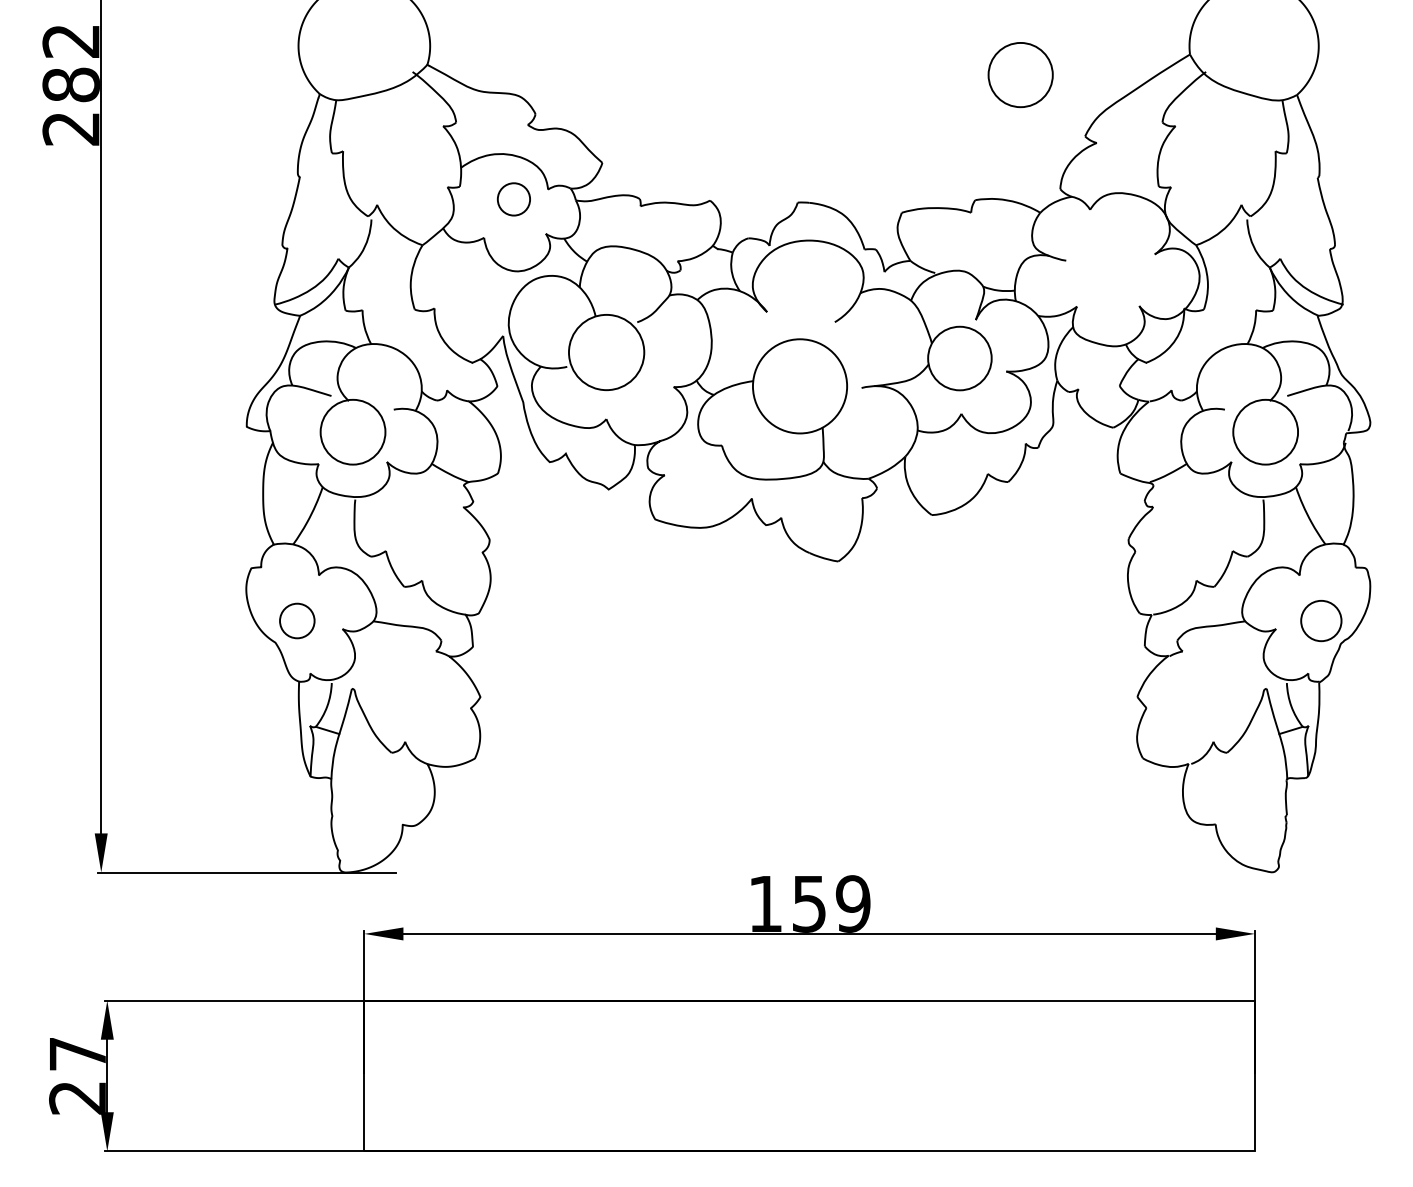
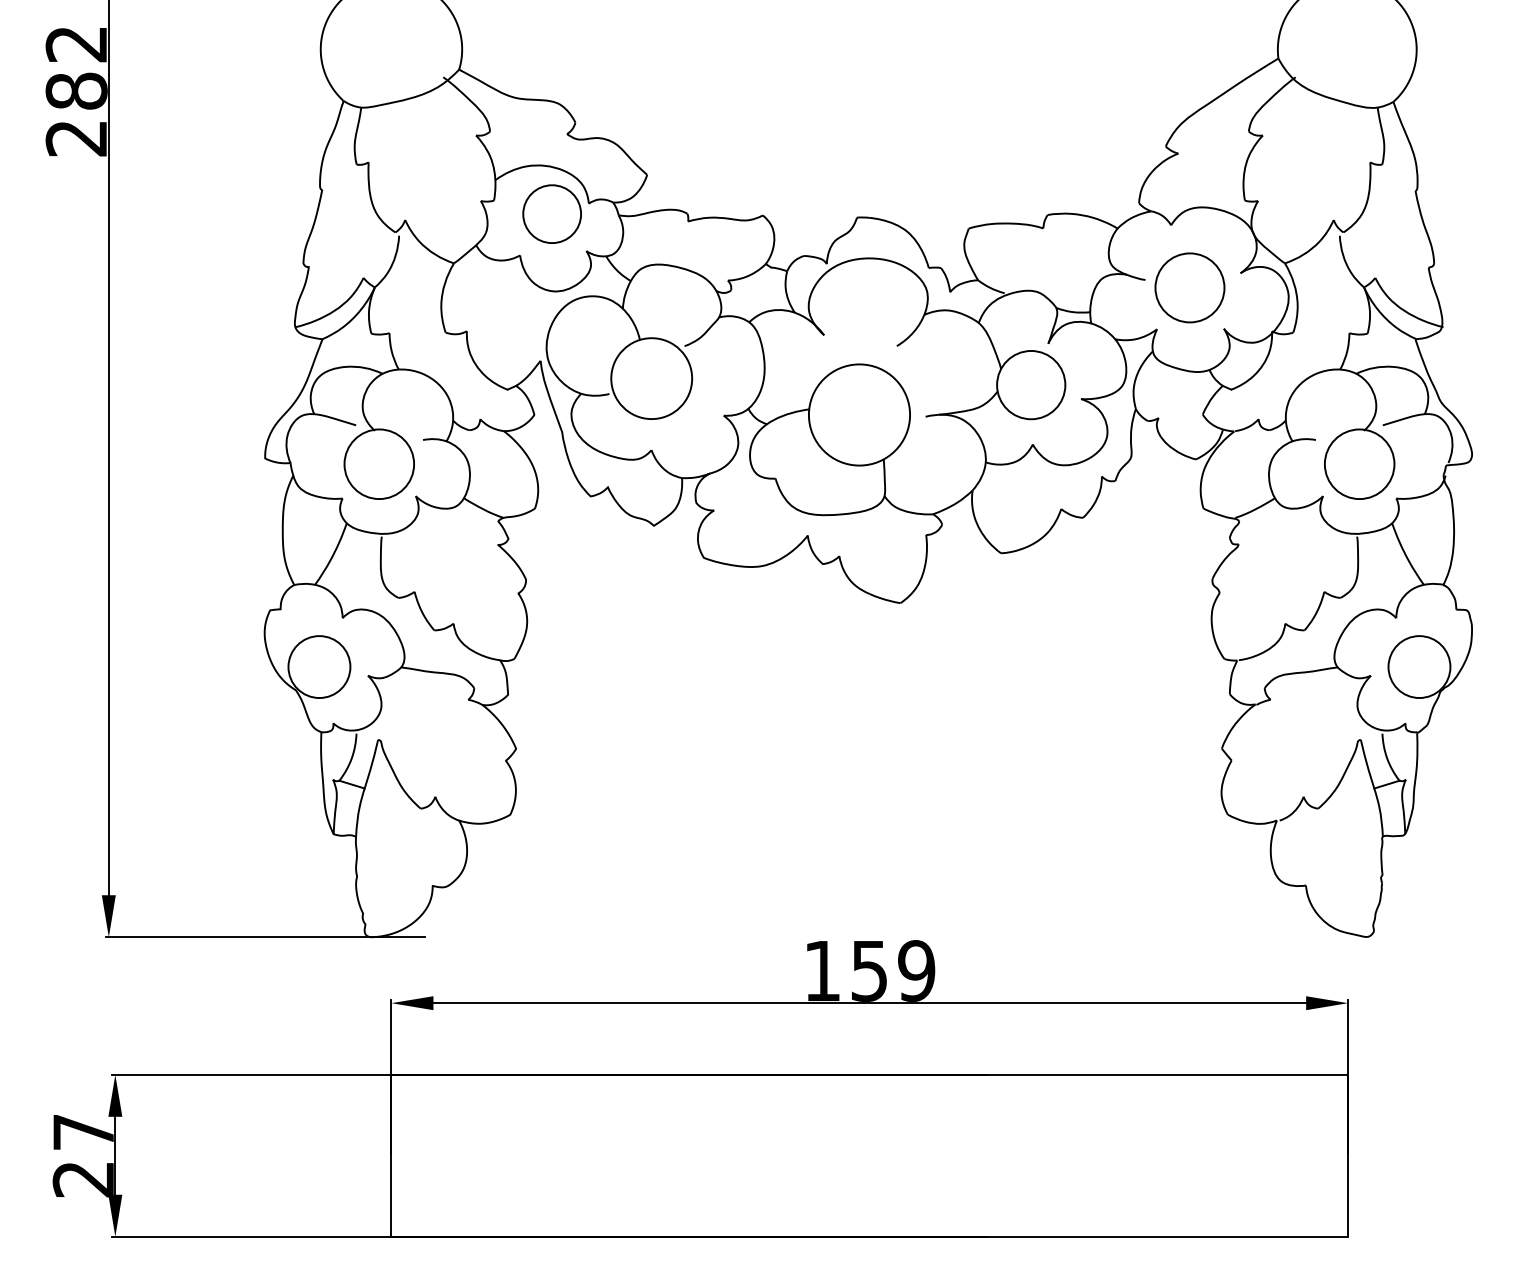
circle: (1020, 75) -> (1189, 288), moved
circle: (513, 199) -> (551, 214), size x1.67
circle: (297, 620) -> (319, 666), size x1.67
circle: (1321, 620) -> (1419, 666), size x1.43

